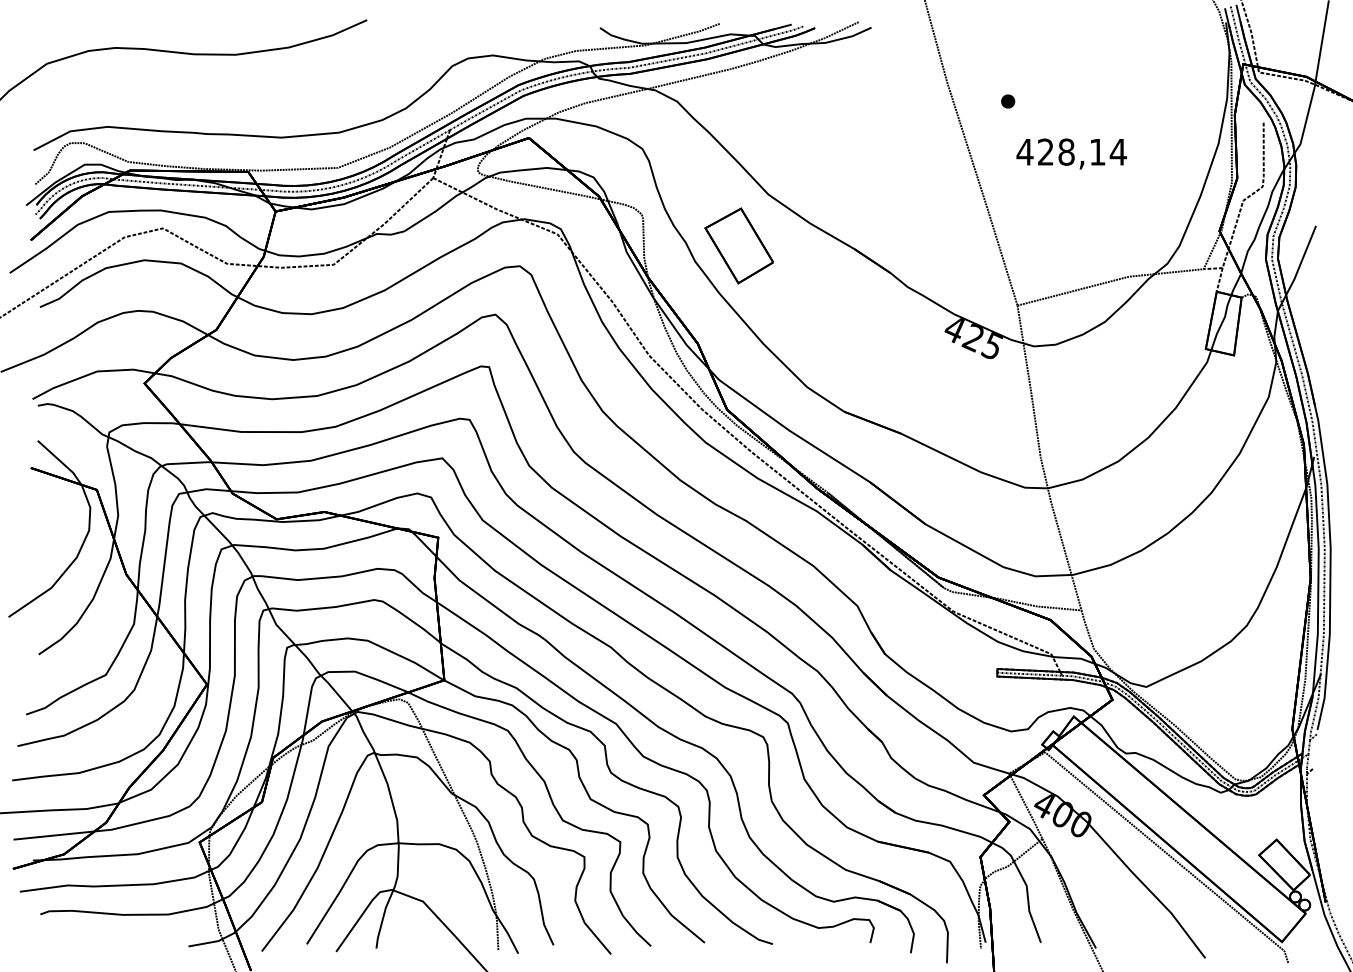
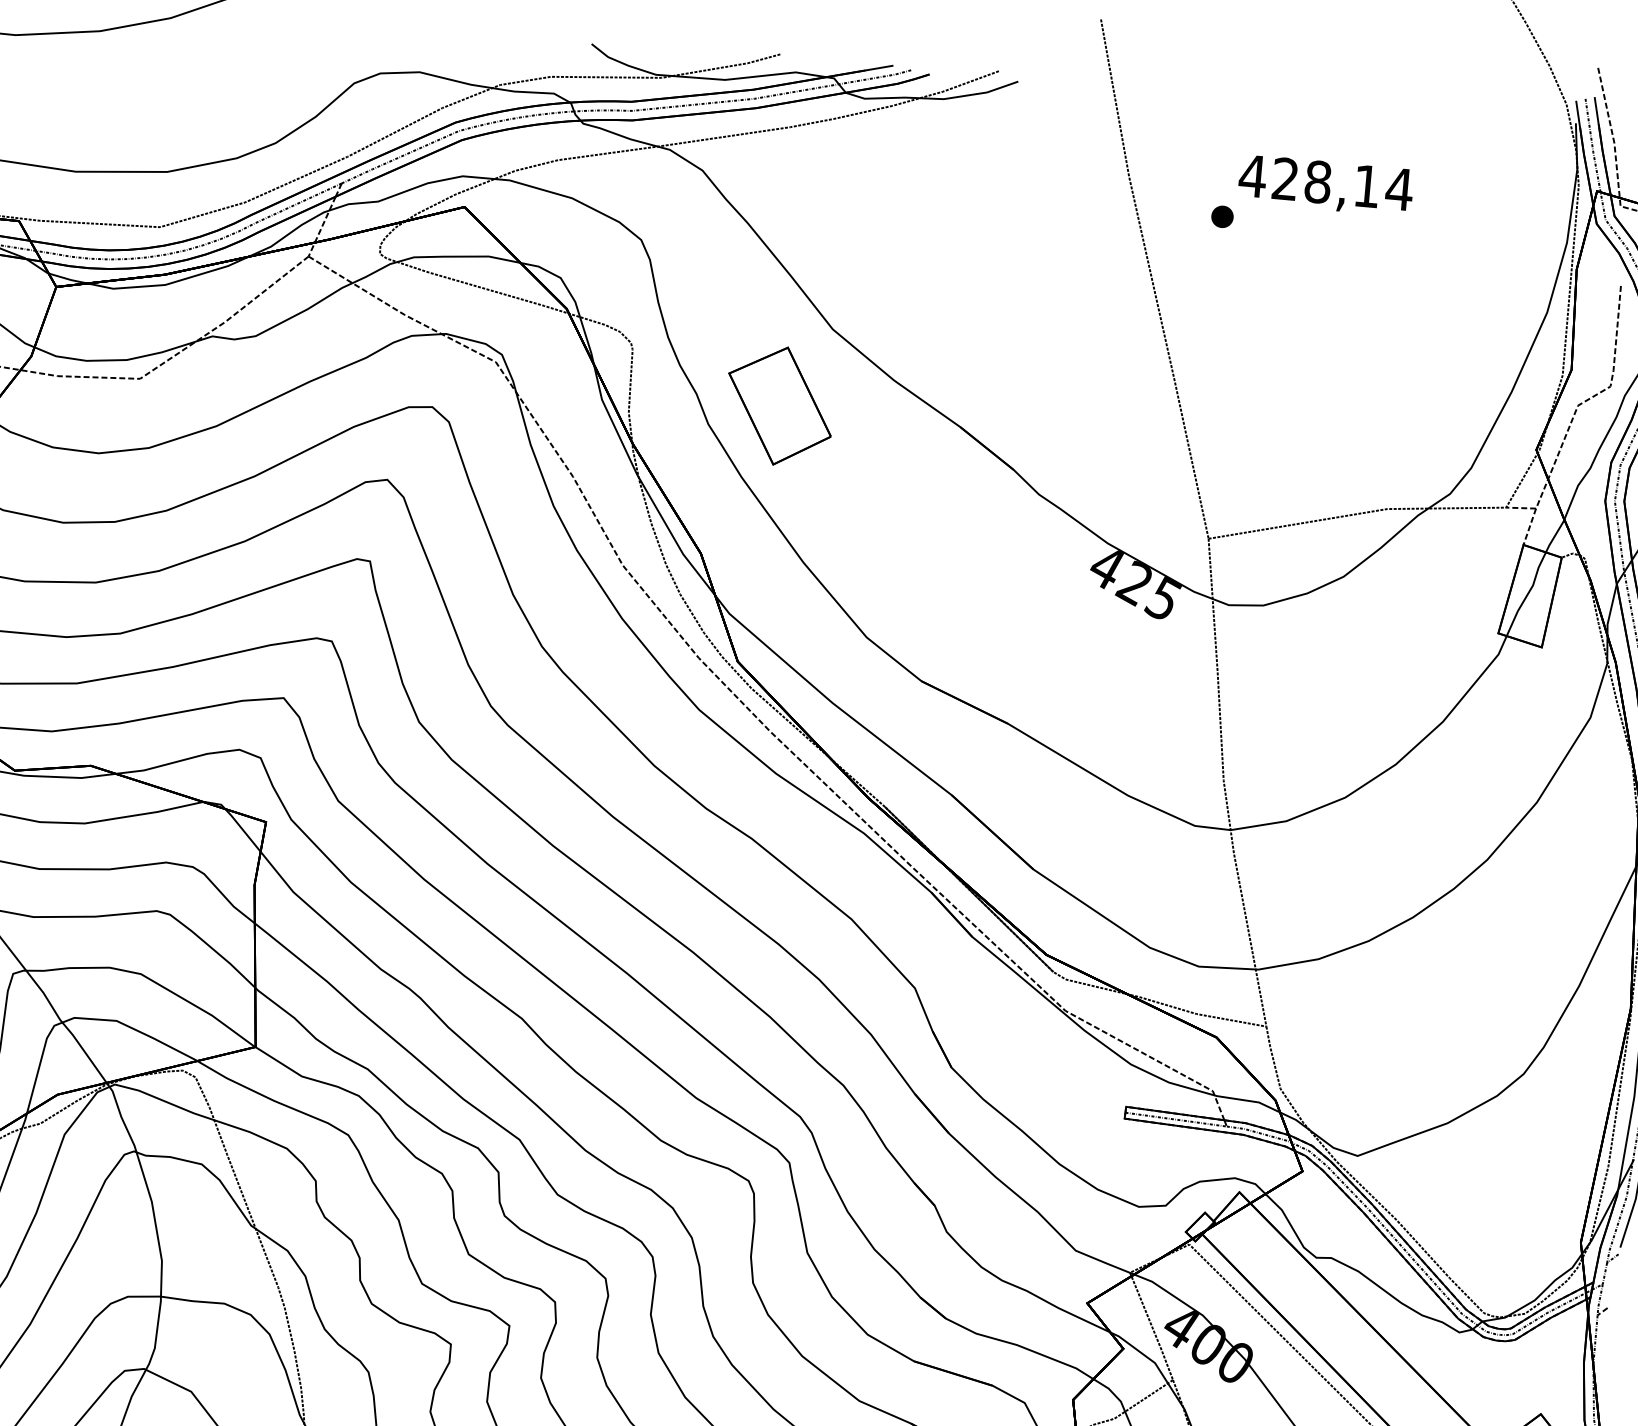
text: (1071, 153) -> (1325, 184), moved

